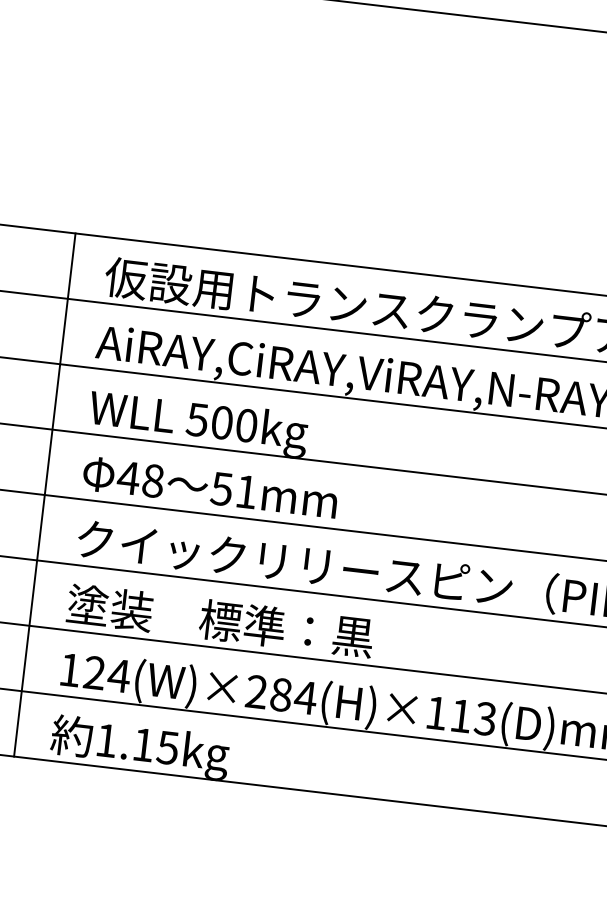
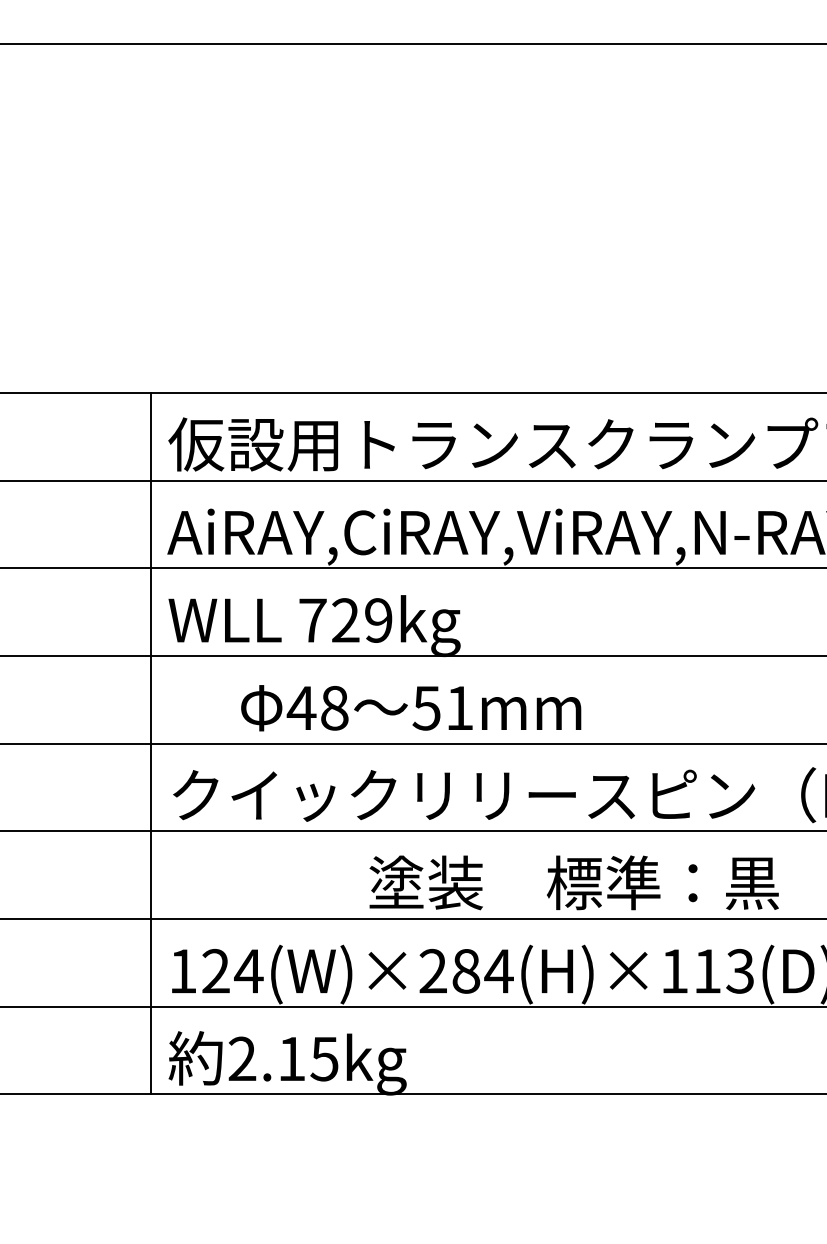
text: (221, 422) -> (345, 620), 500kg -> 729kg
text: (210, 487) -> (411, 708), moved
line: (44, 494) -> (151, 743), moved
text: (219, 620) -> (573, 882), moved
text: (106, 740) -> (242, 1058), 1.15kg -> 2.15kg

